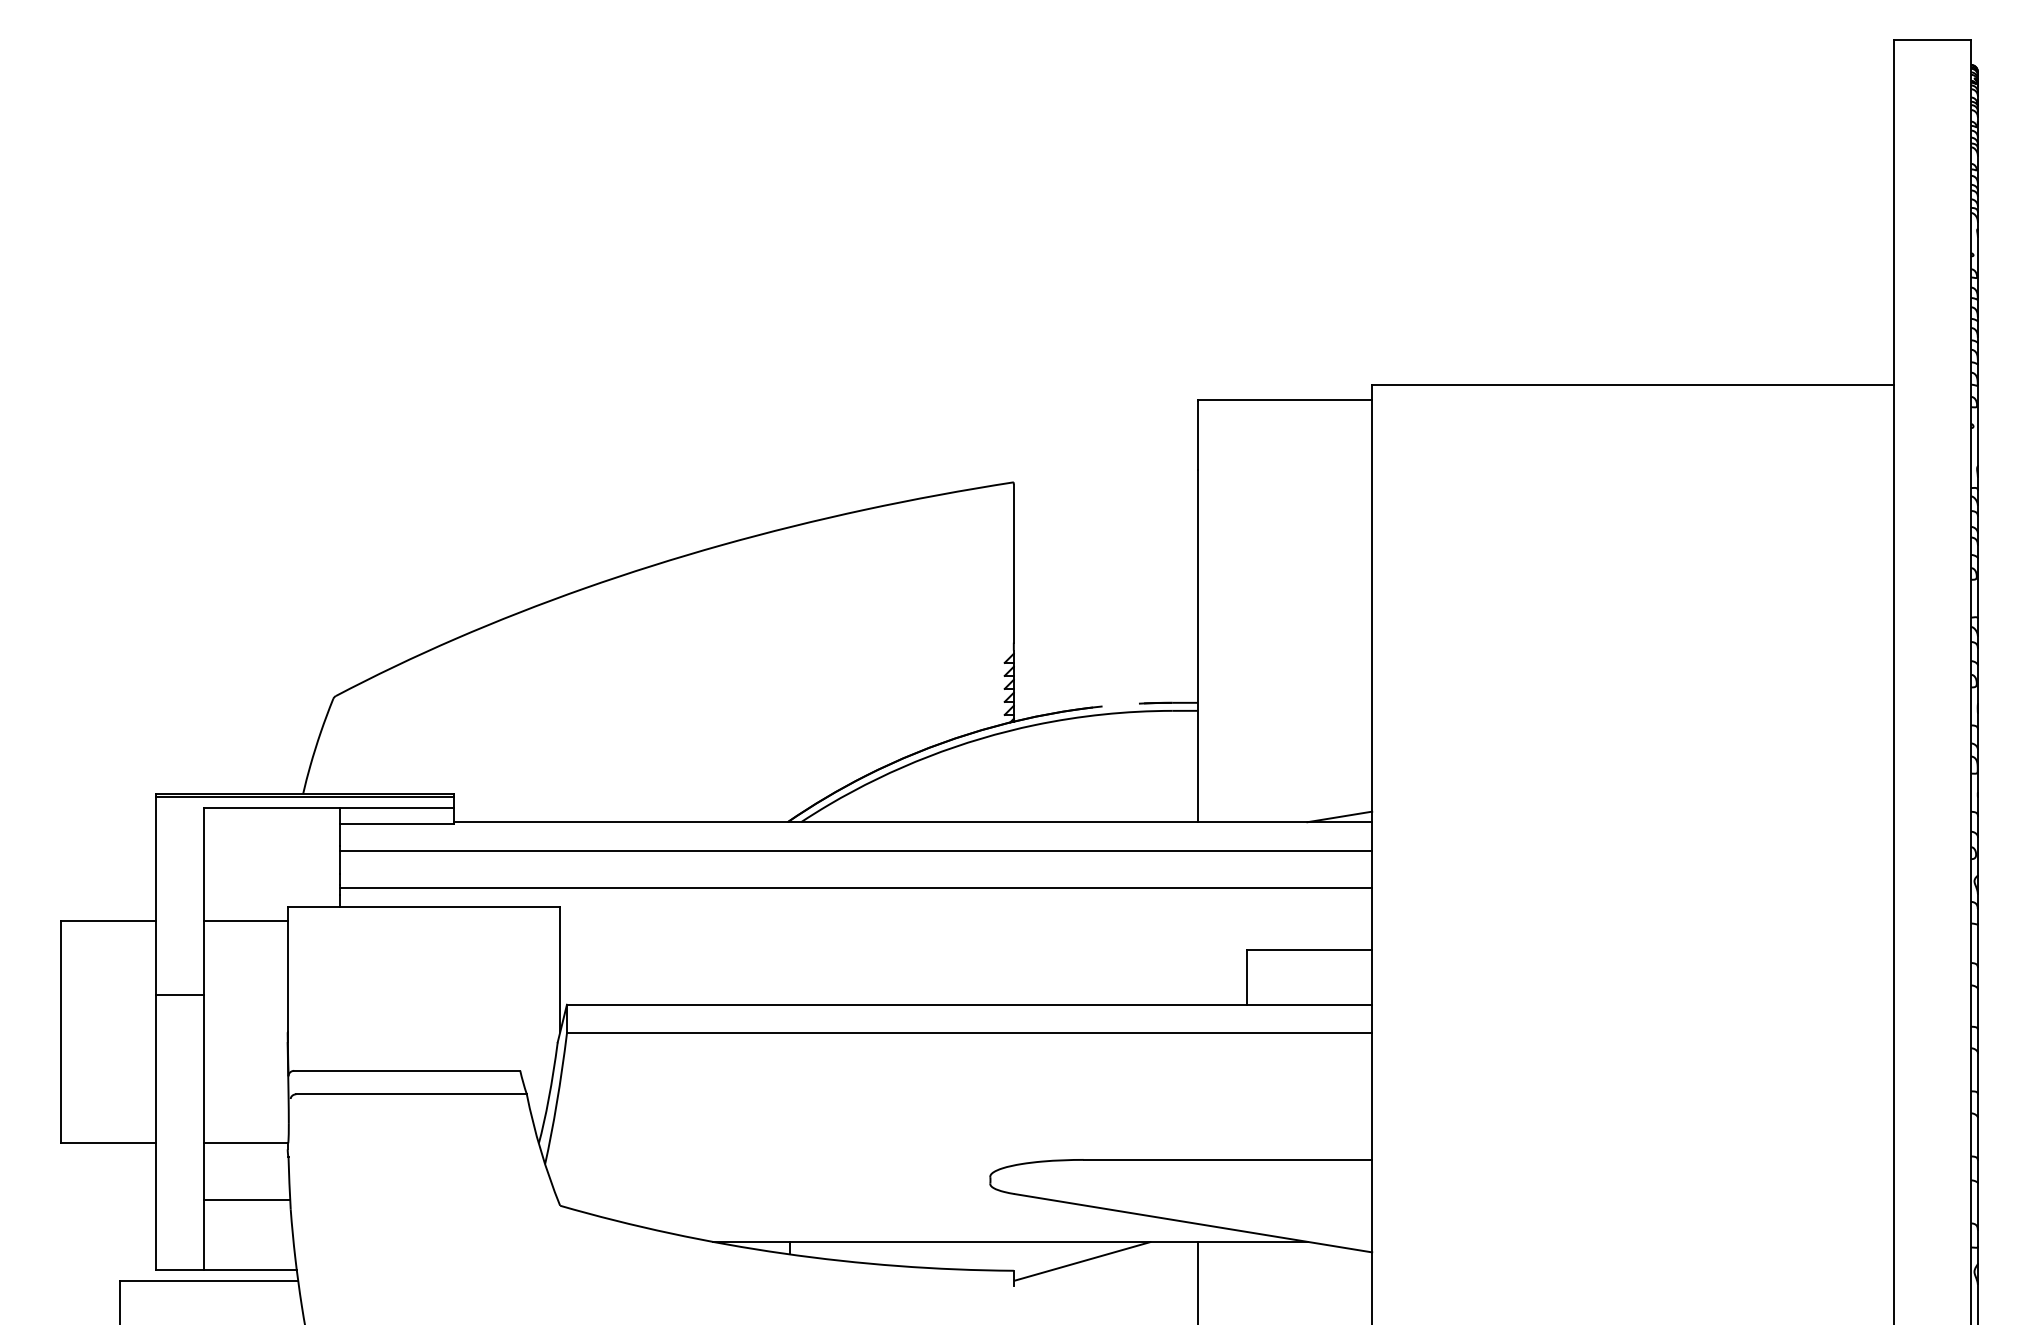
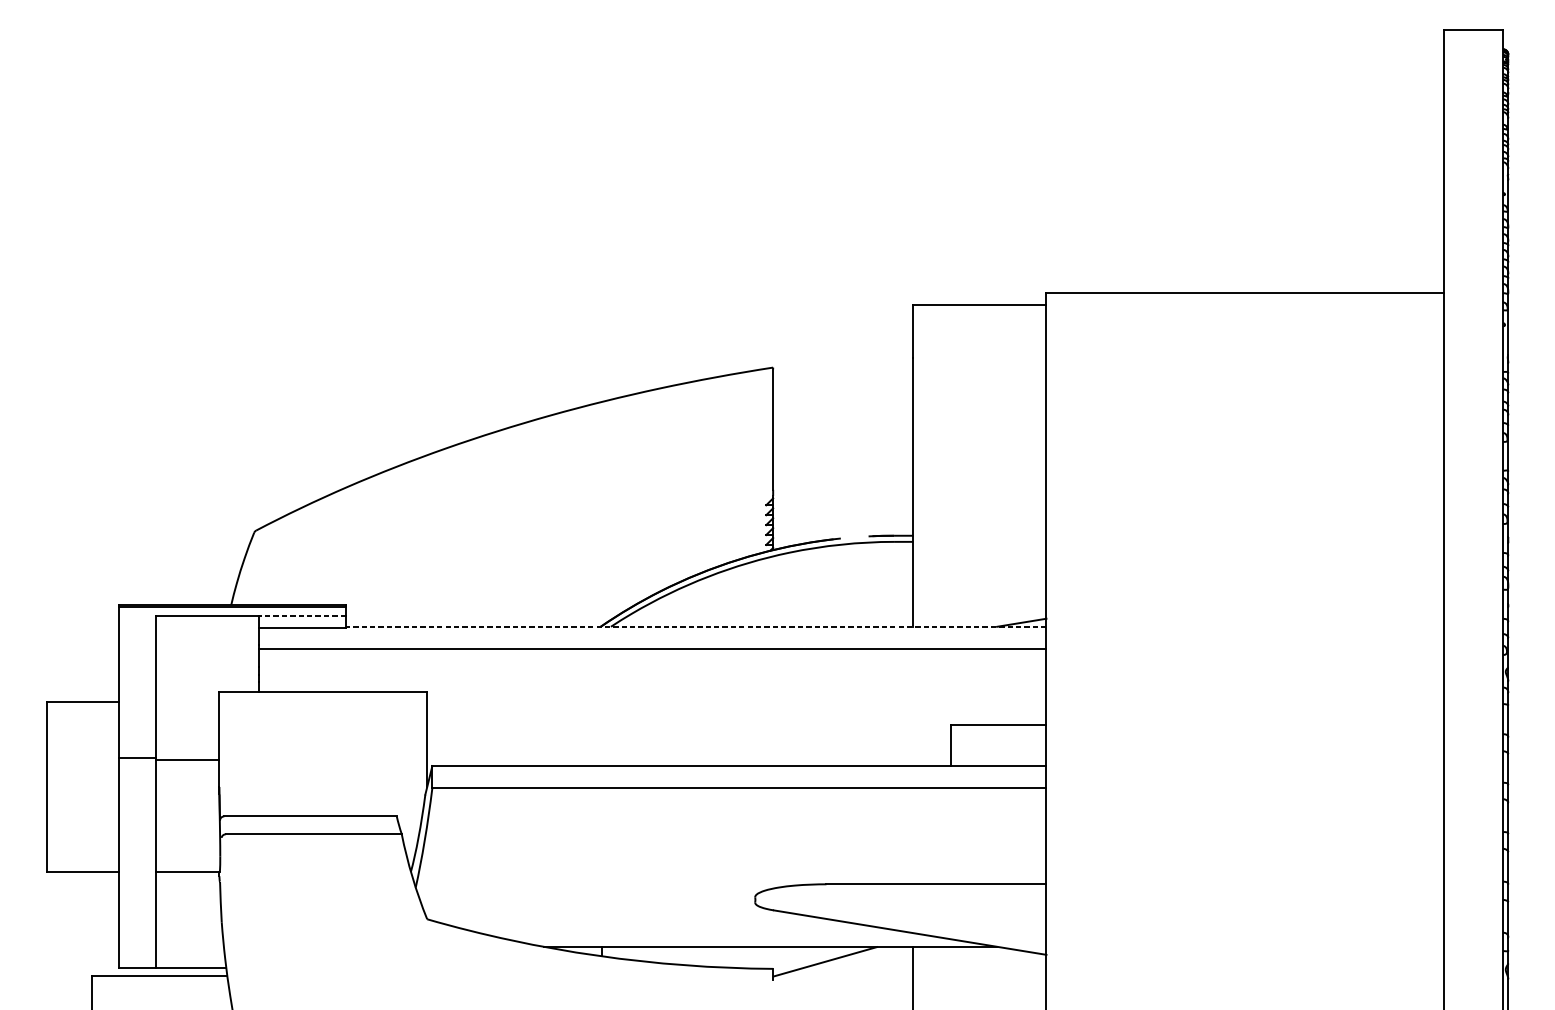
line: (396, 808) -> (302, 616), solid -> dashed
line: (912, 822) -> (695, 627), solid -> dashed
line: (856, 888) -> (653, 677), removed
line: (245, 920) -> (187, 759), moved
line: (247, 1200) -> (188, 915), removed

